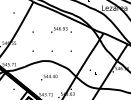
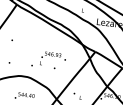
text: (61, 29) -> (54, 55), moved

